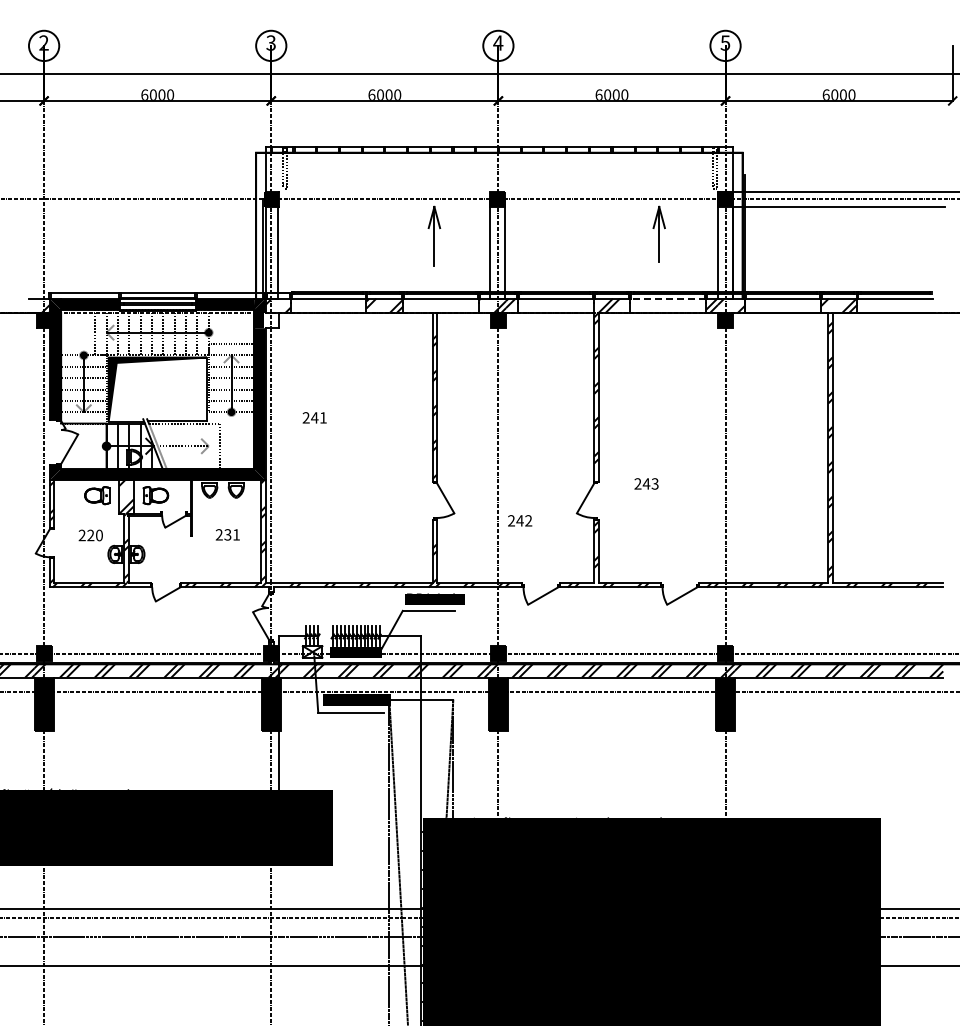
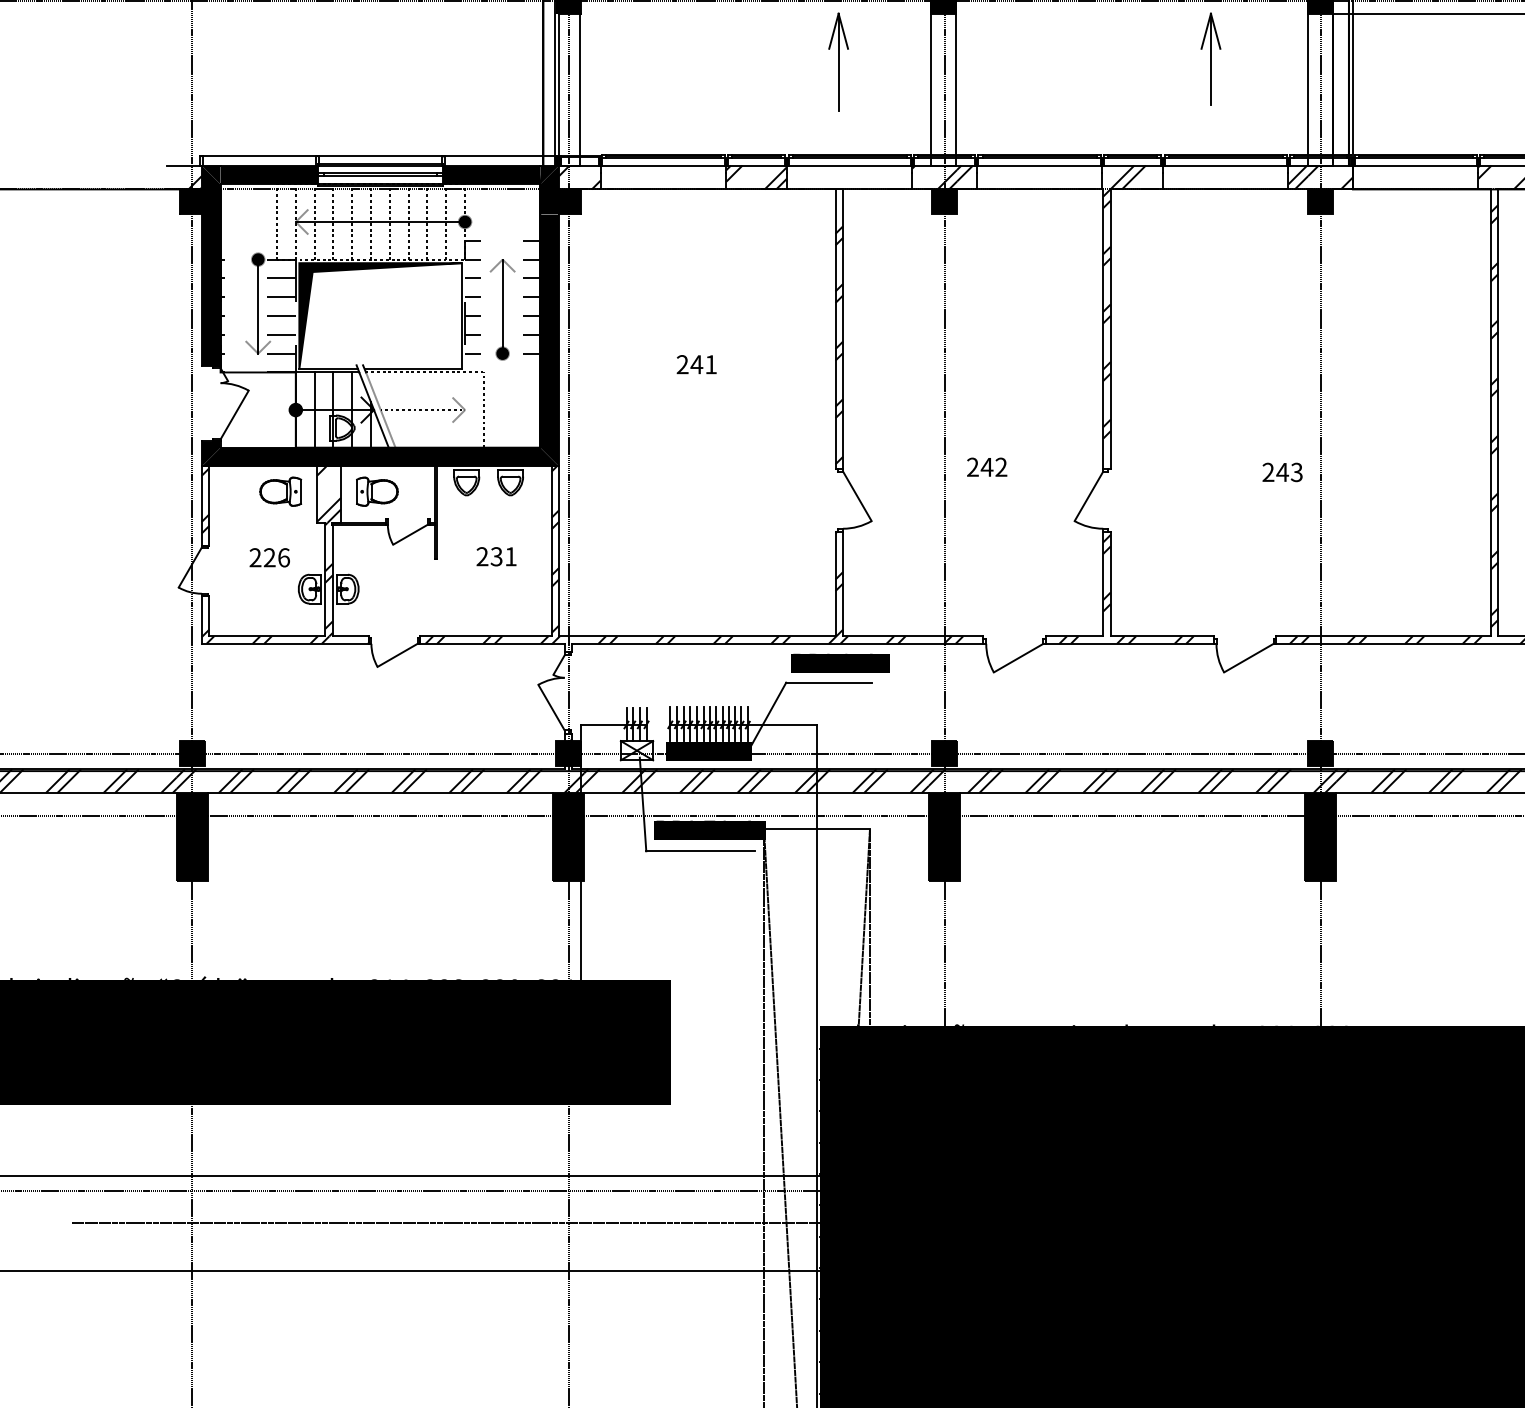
line: (668, 298) -> (1226, 165), dashed -> solid
fill: (270, 320) -> (567, 201), added
text: (314, 417) -> (696, 364), moved
text: (646, 483) -> (1282, 471), moved
text: (520, 520) -> (987, 466), moved
text: (99, 535) -> (284, 557), 220 -> 226

